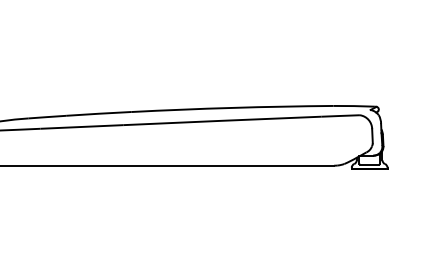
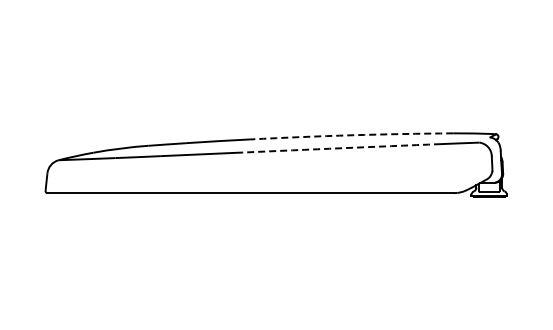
arc: (232, 108) -> (352, 135), solid -> dashed
arc: (221, 121) -> (341, 148), solid -> dashed

